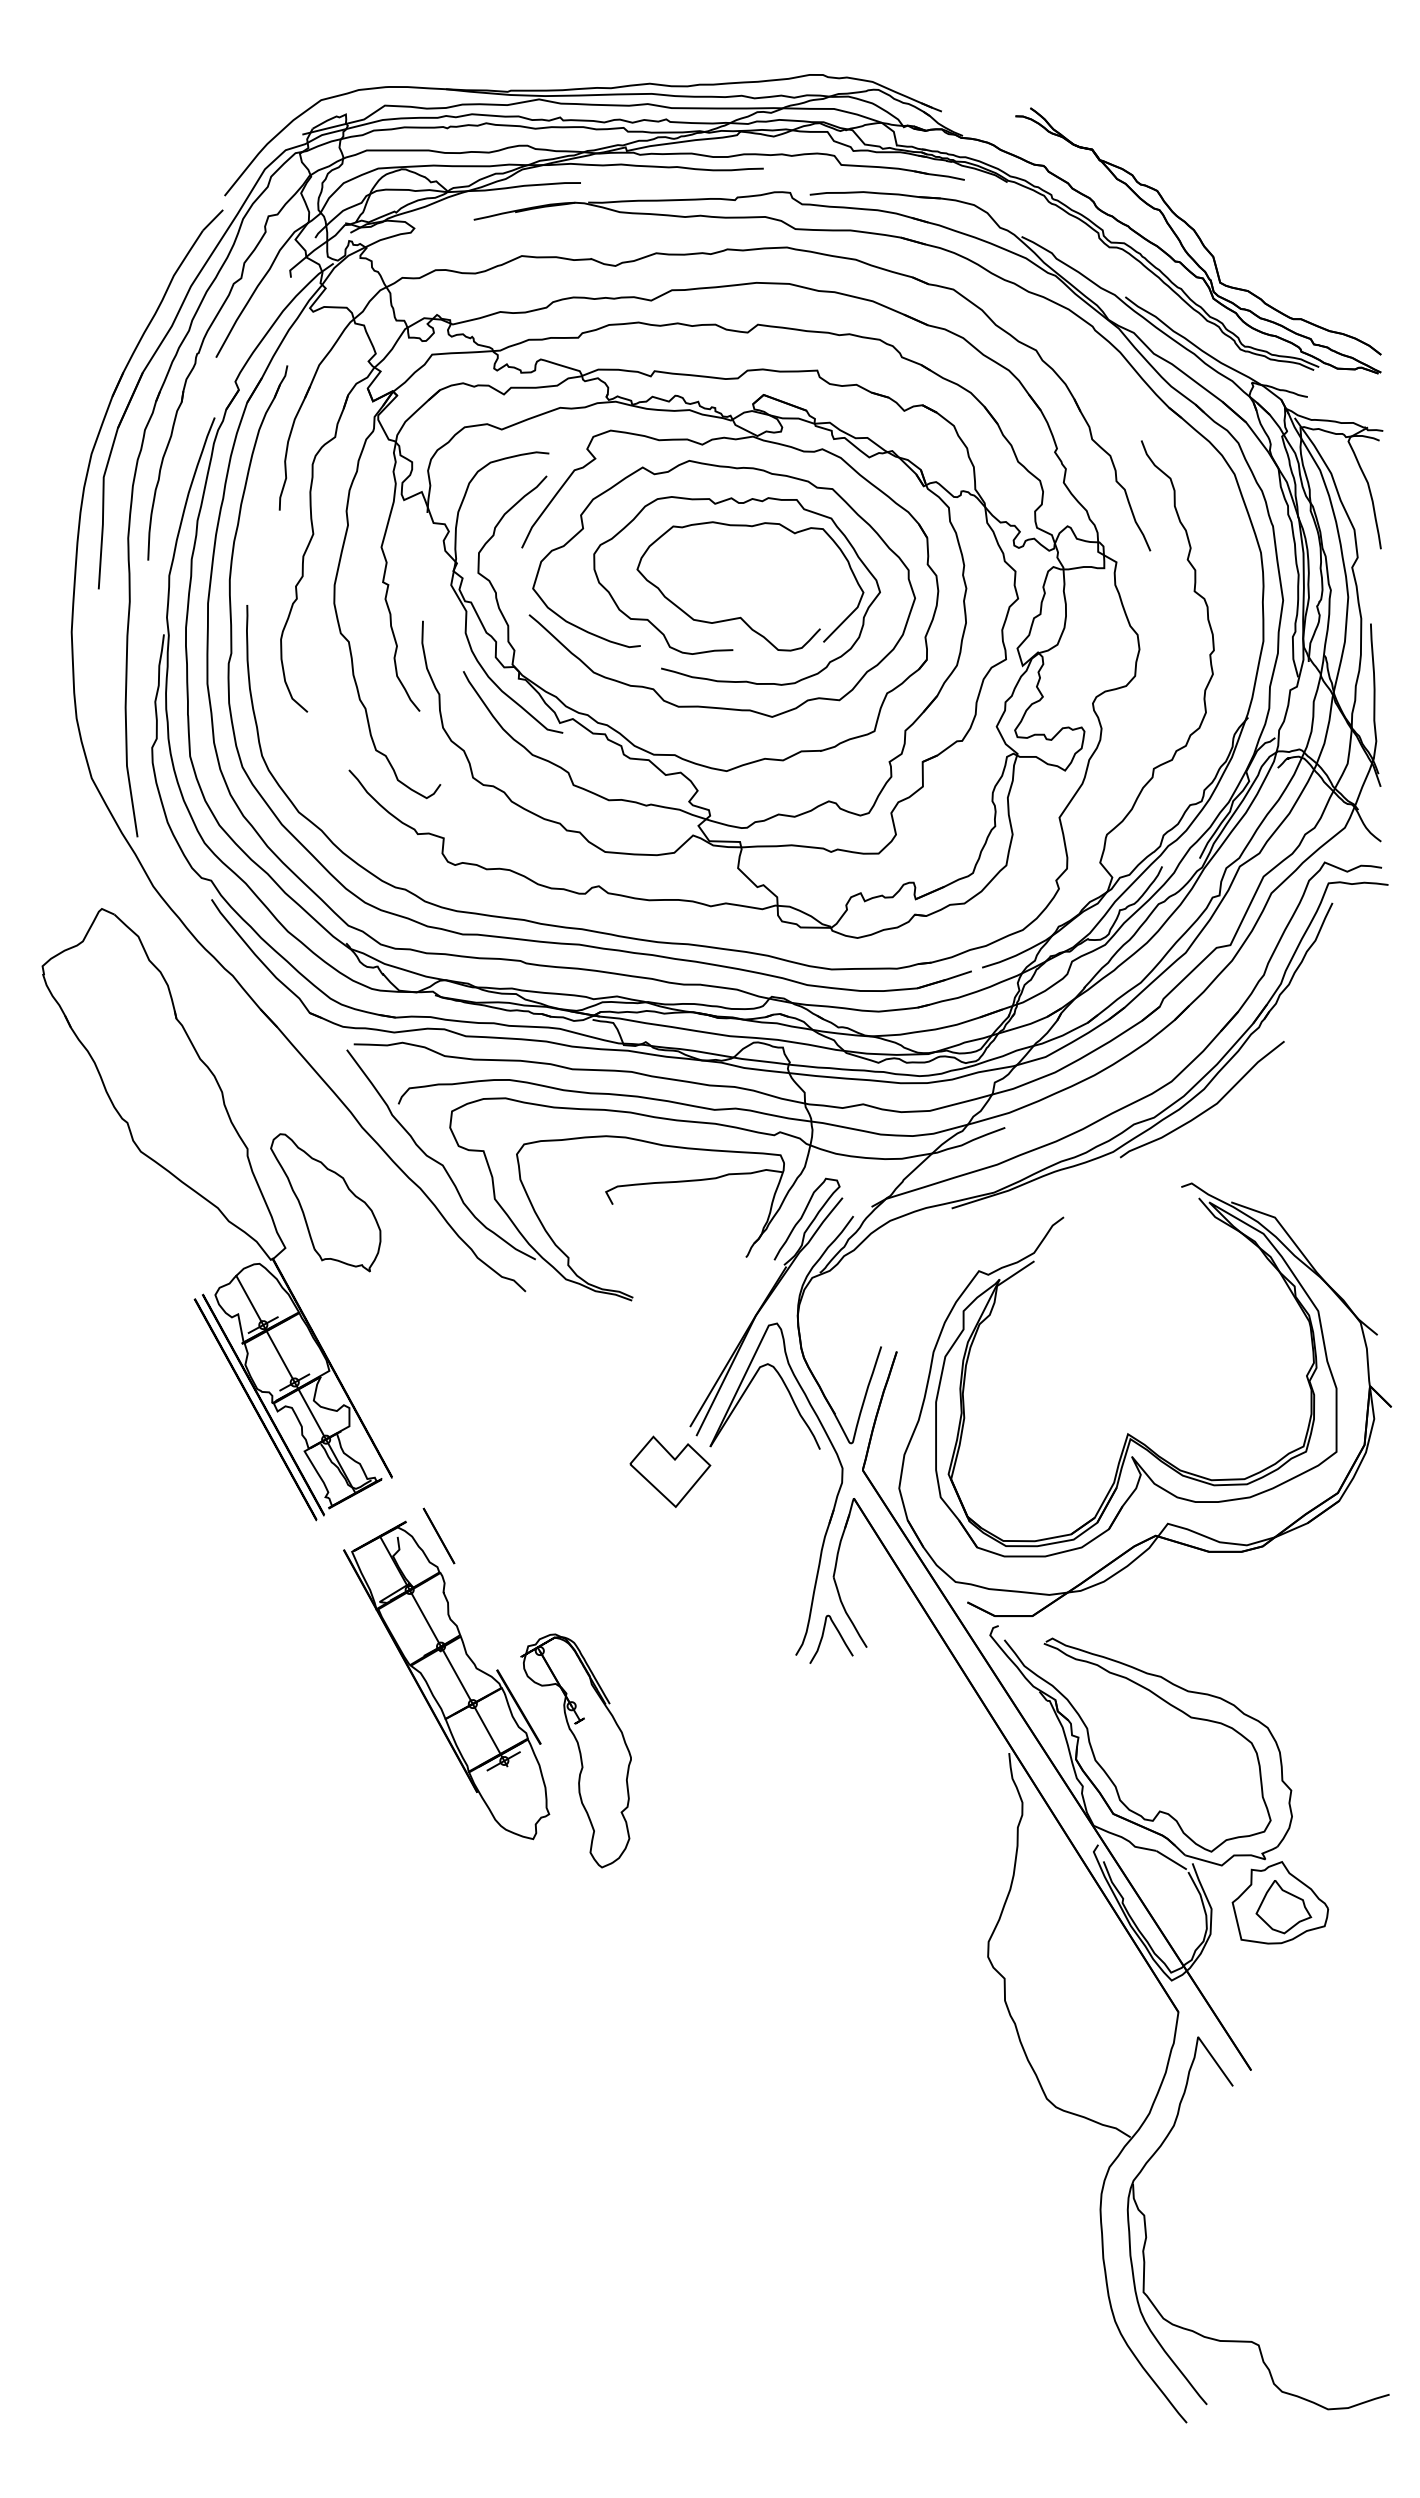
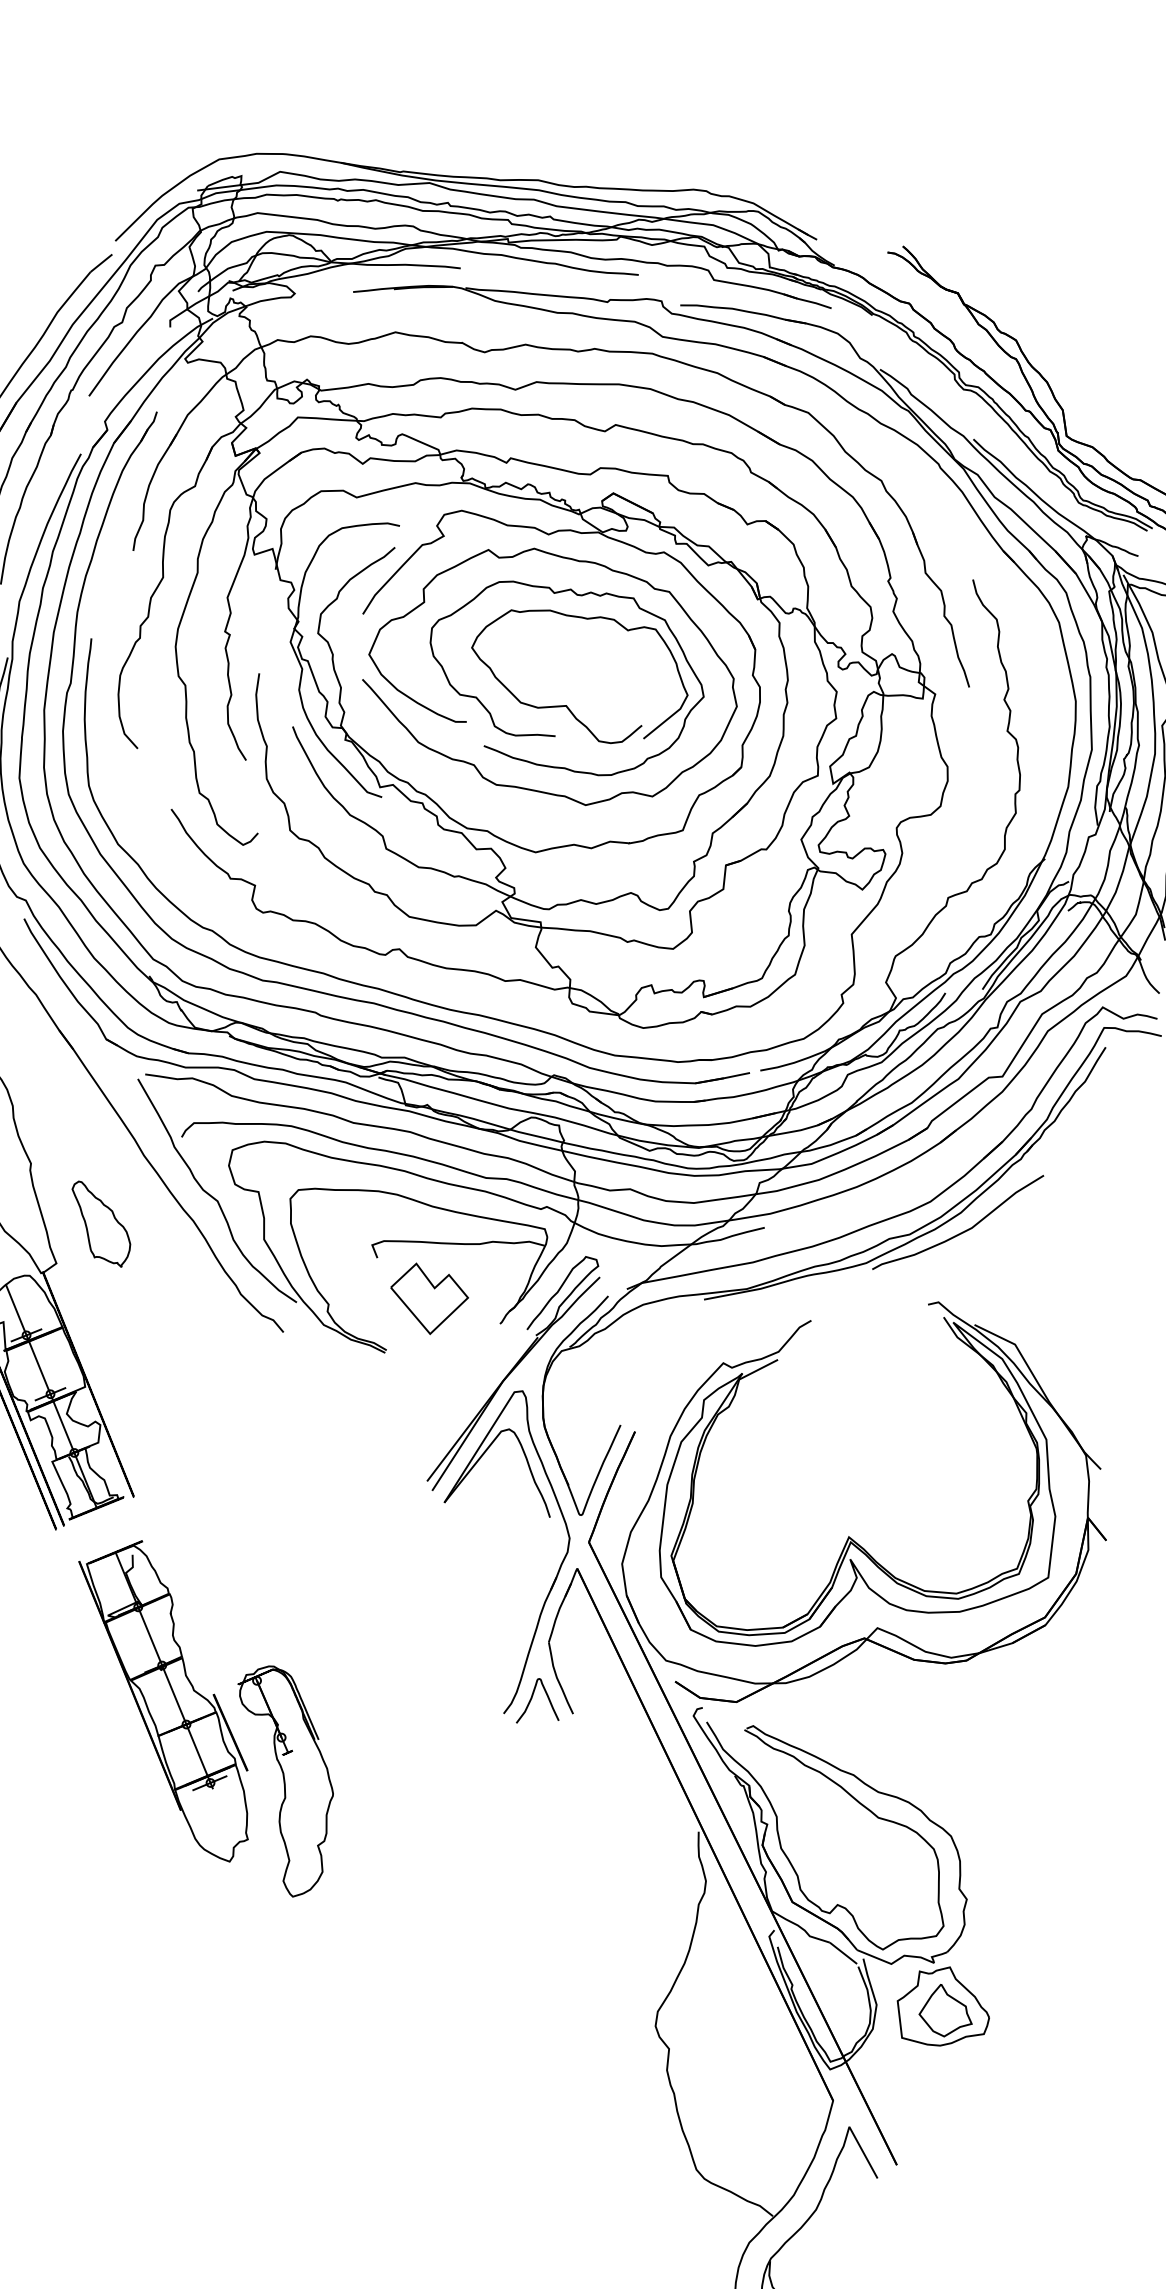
part: (325, 1202) -> (100, 1223), size x0.6
part: (670, 1471) -> (429, 1299), moved
line: (438, 1535) -> (172, 1557), removed

